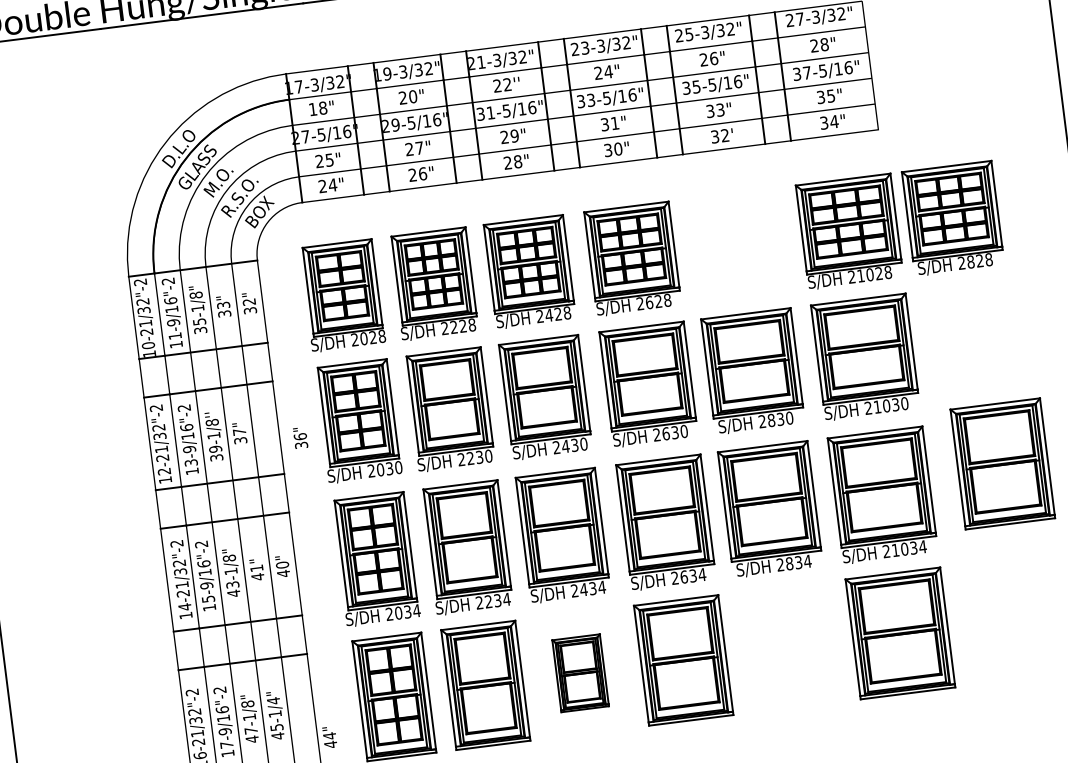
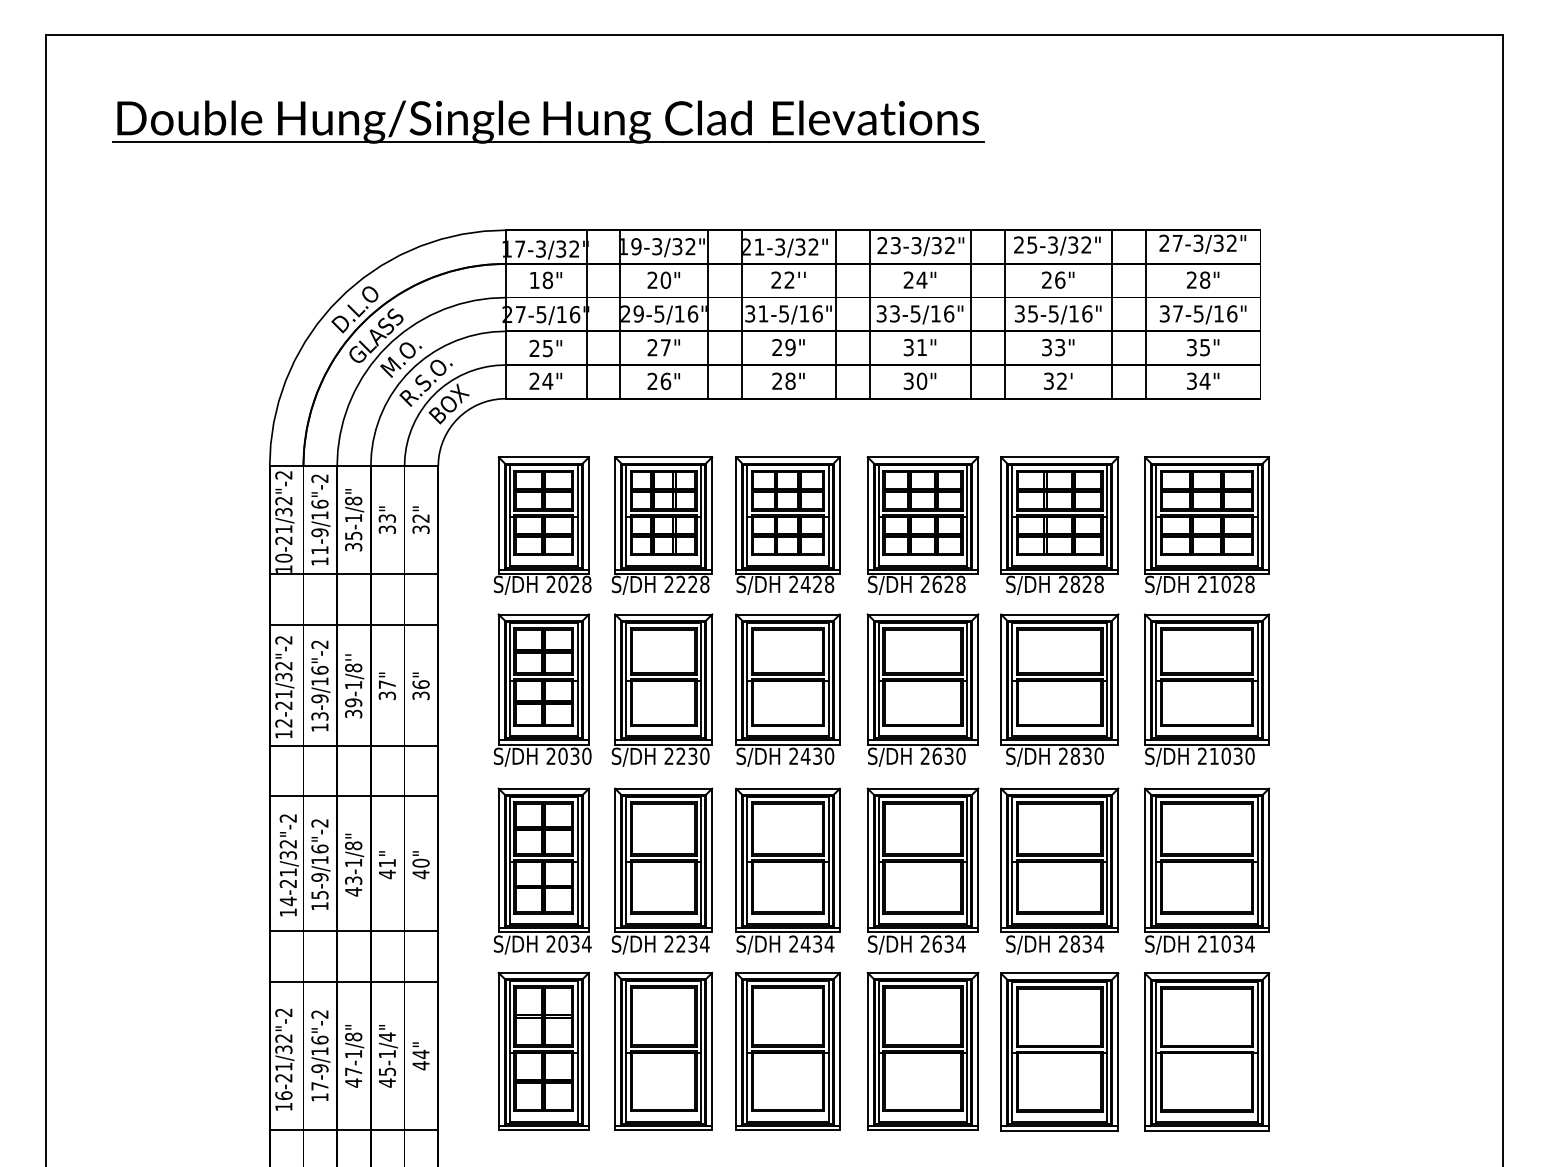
part: (953, 218) -> (1059, 525), moved
text: (300, 438) -> (420, 686), moved
part: (1002, 463) -> (1059, 1051), moved
part: (580, 672) -> (787, 1050), size x1.67
text: (329, 737) -> (420, 1056), moved

